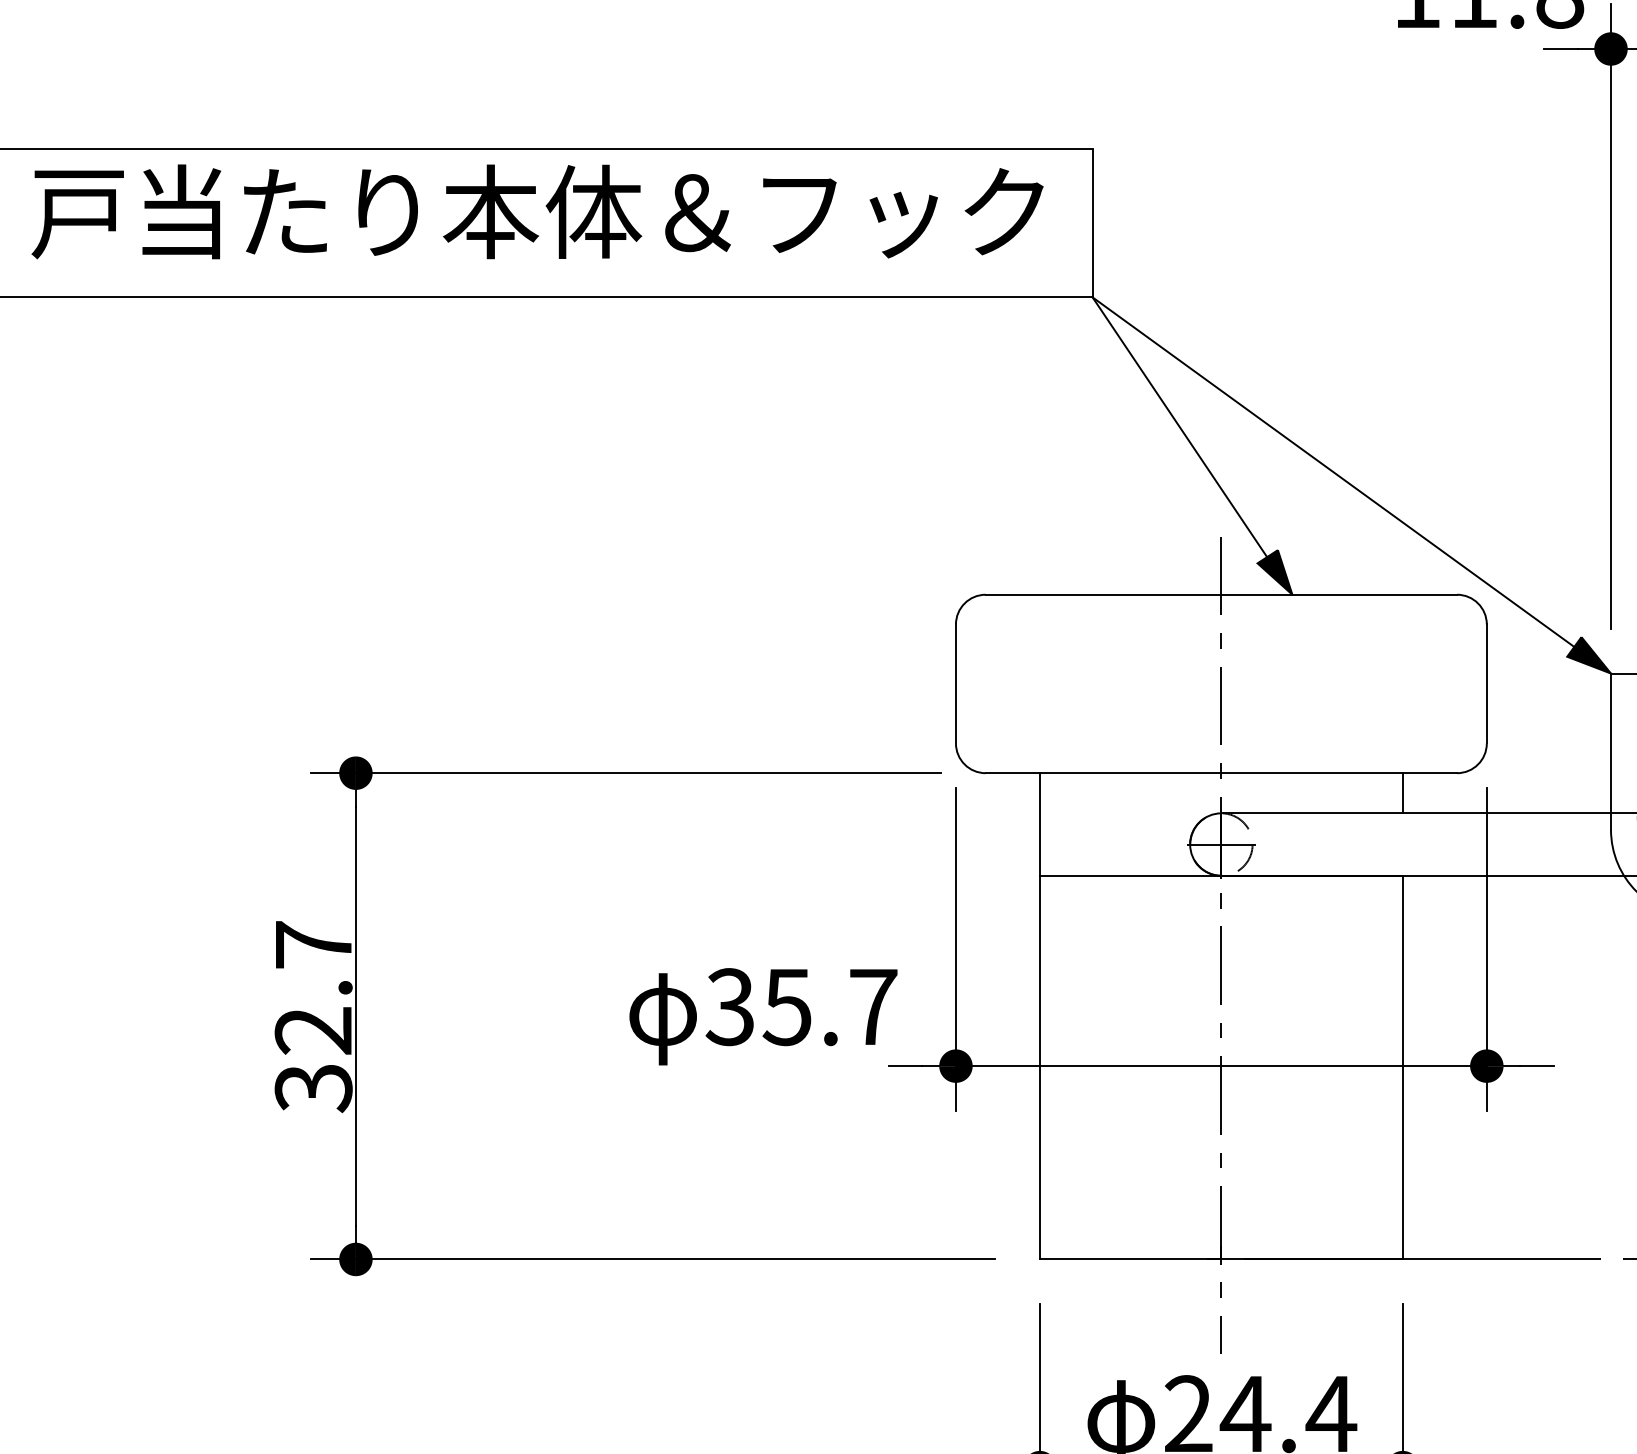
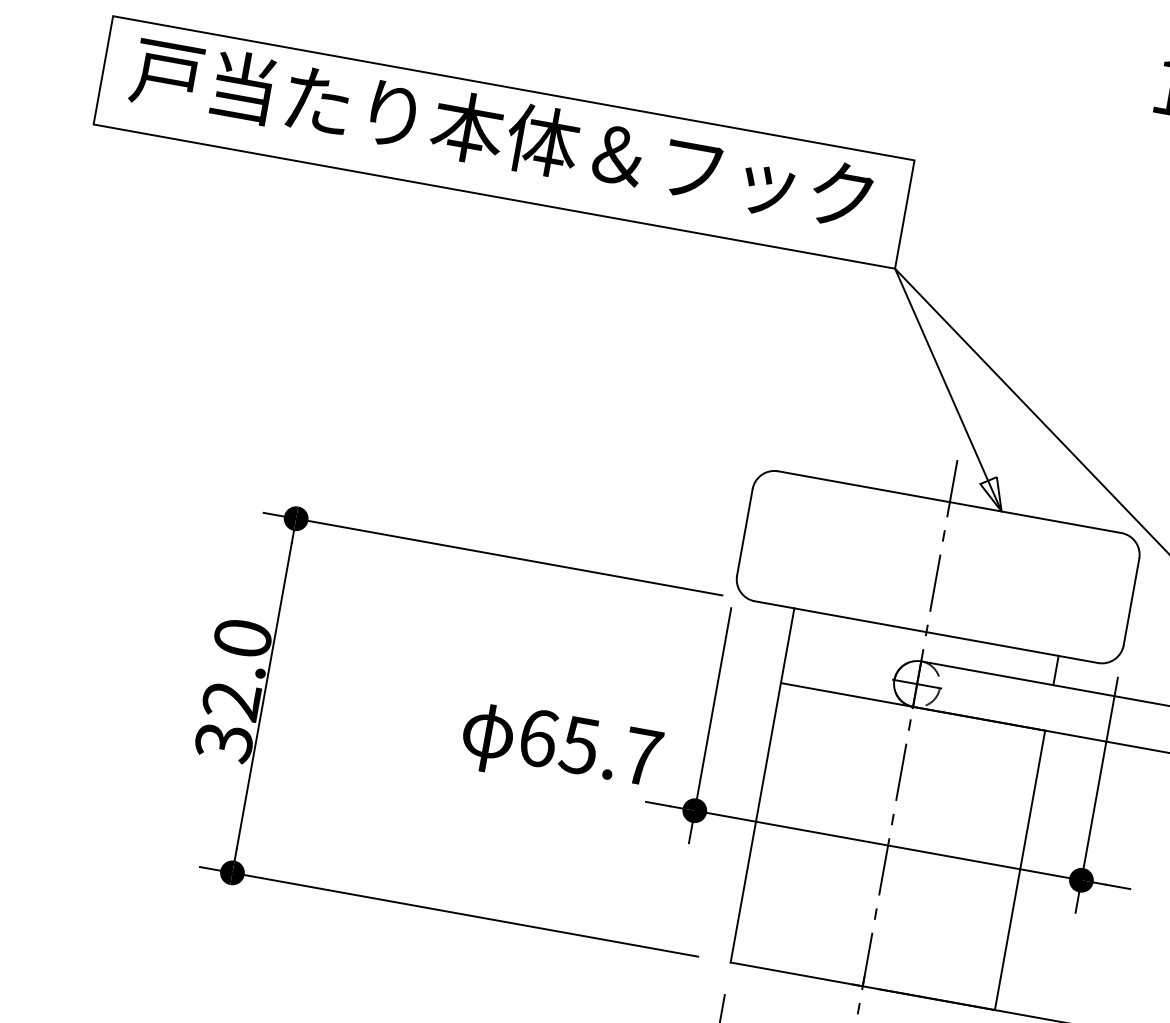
fill: (1274, 572) -> (991, 492), removed
text: (313, 944) -> (242, 637), 32.7 -> 32.0
text: (729, 1007) -> (537, 738), 35.7 -> 65.7

